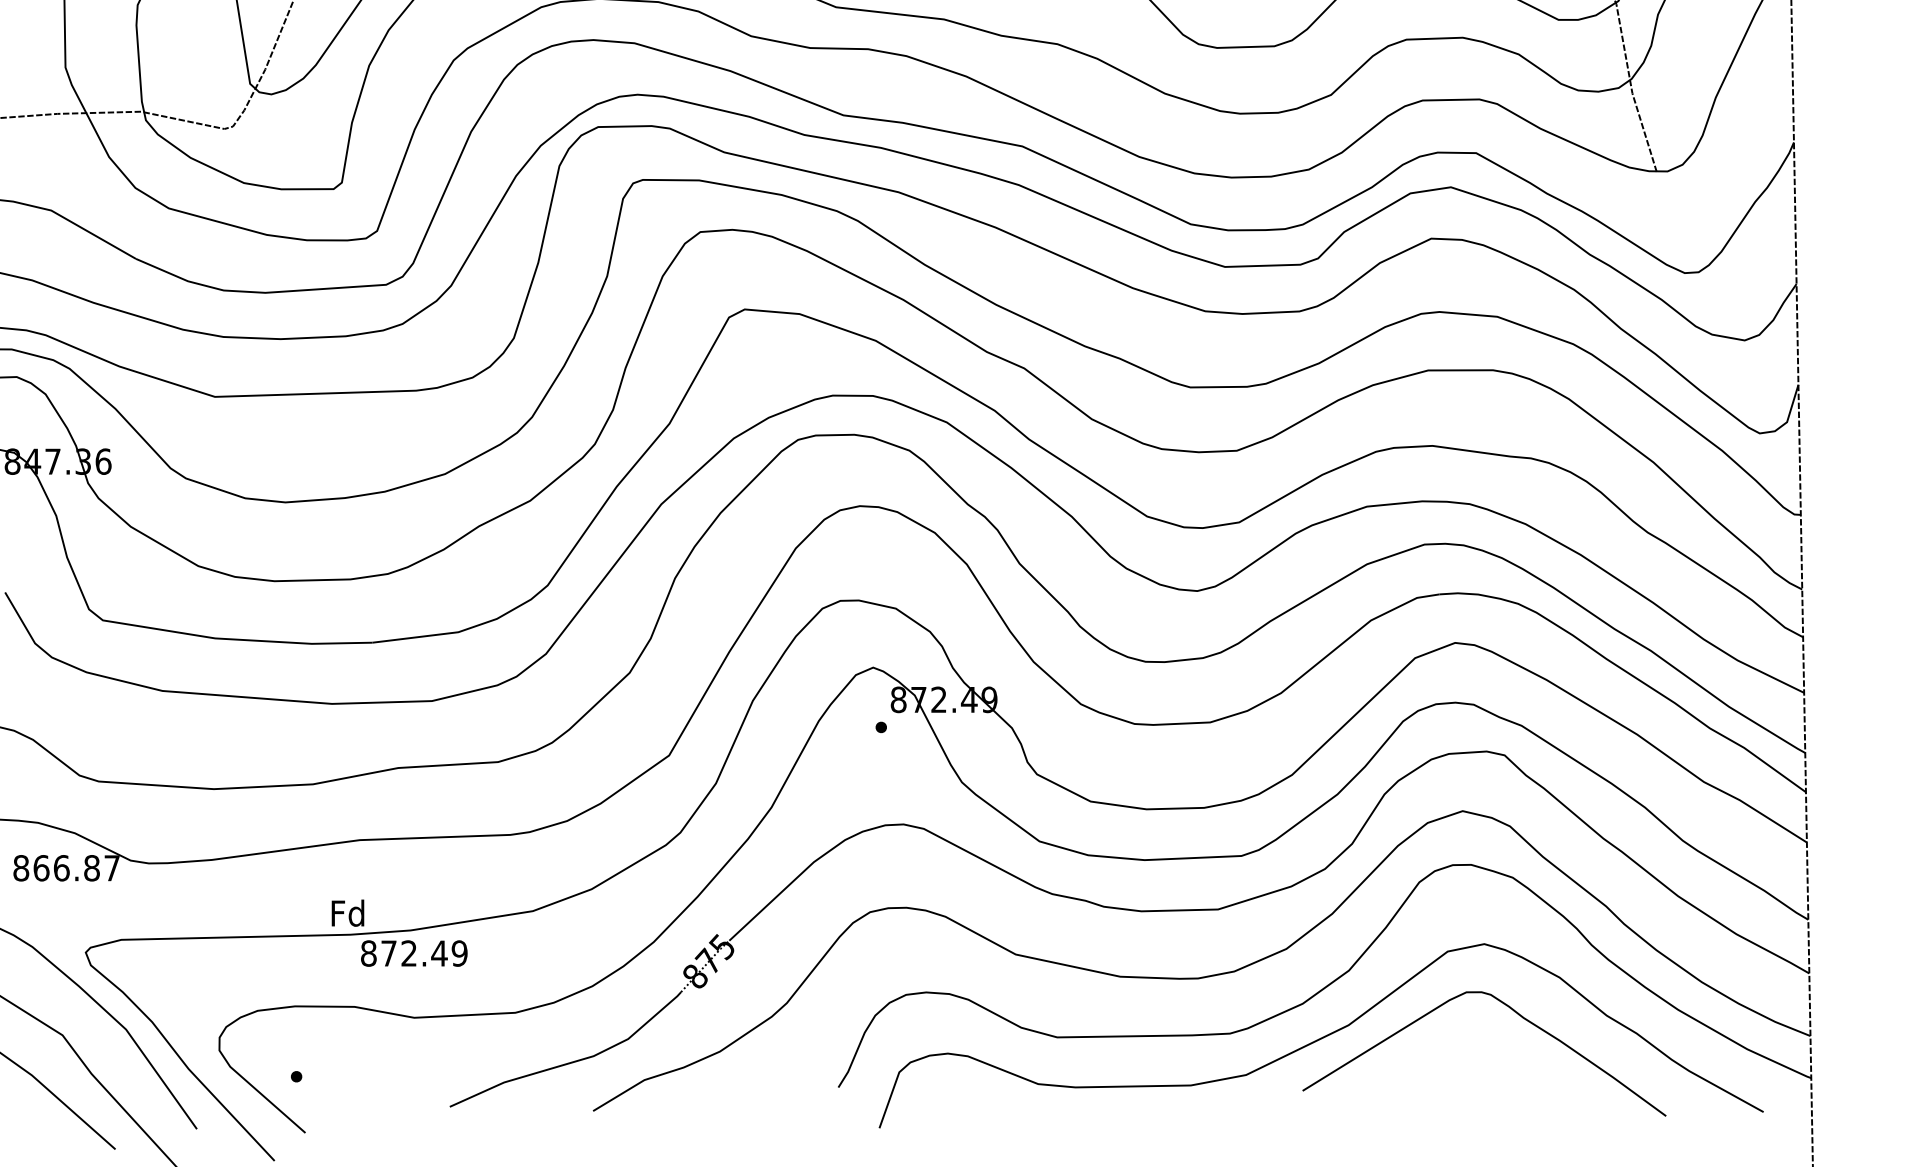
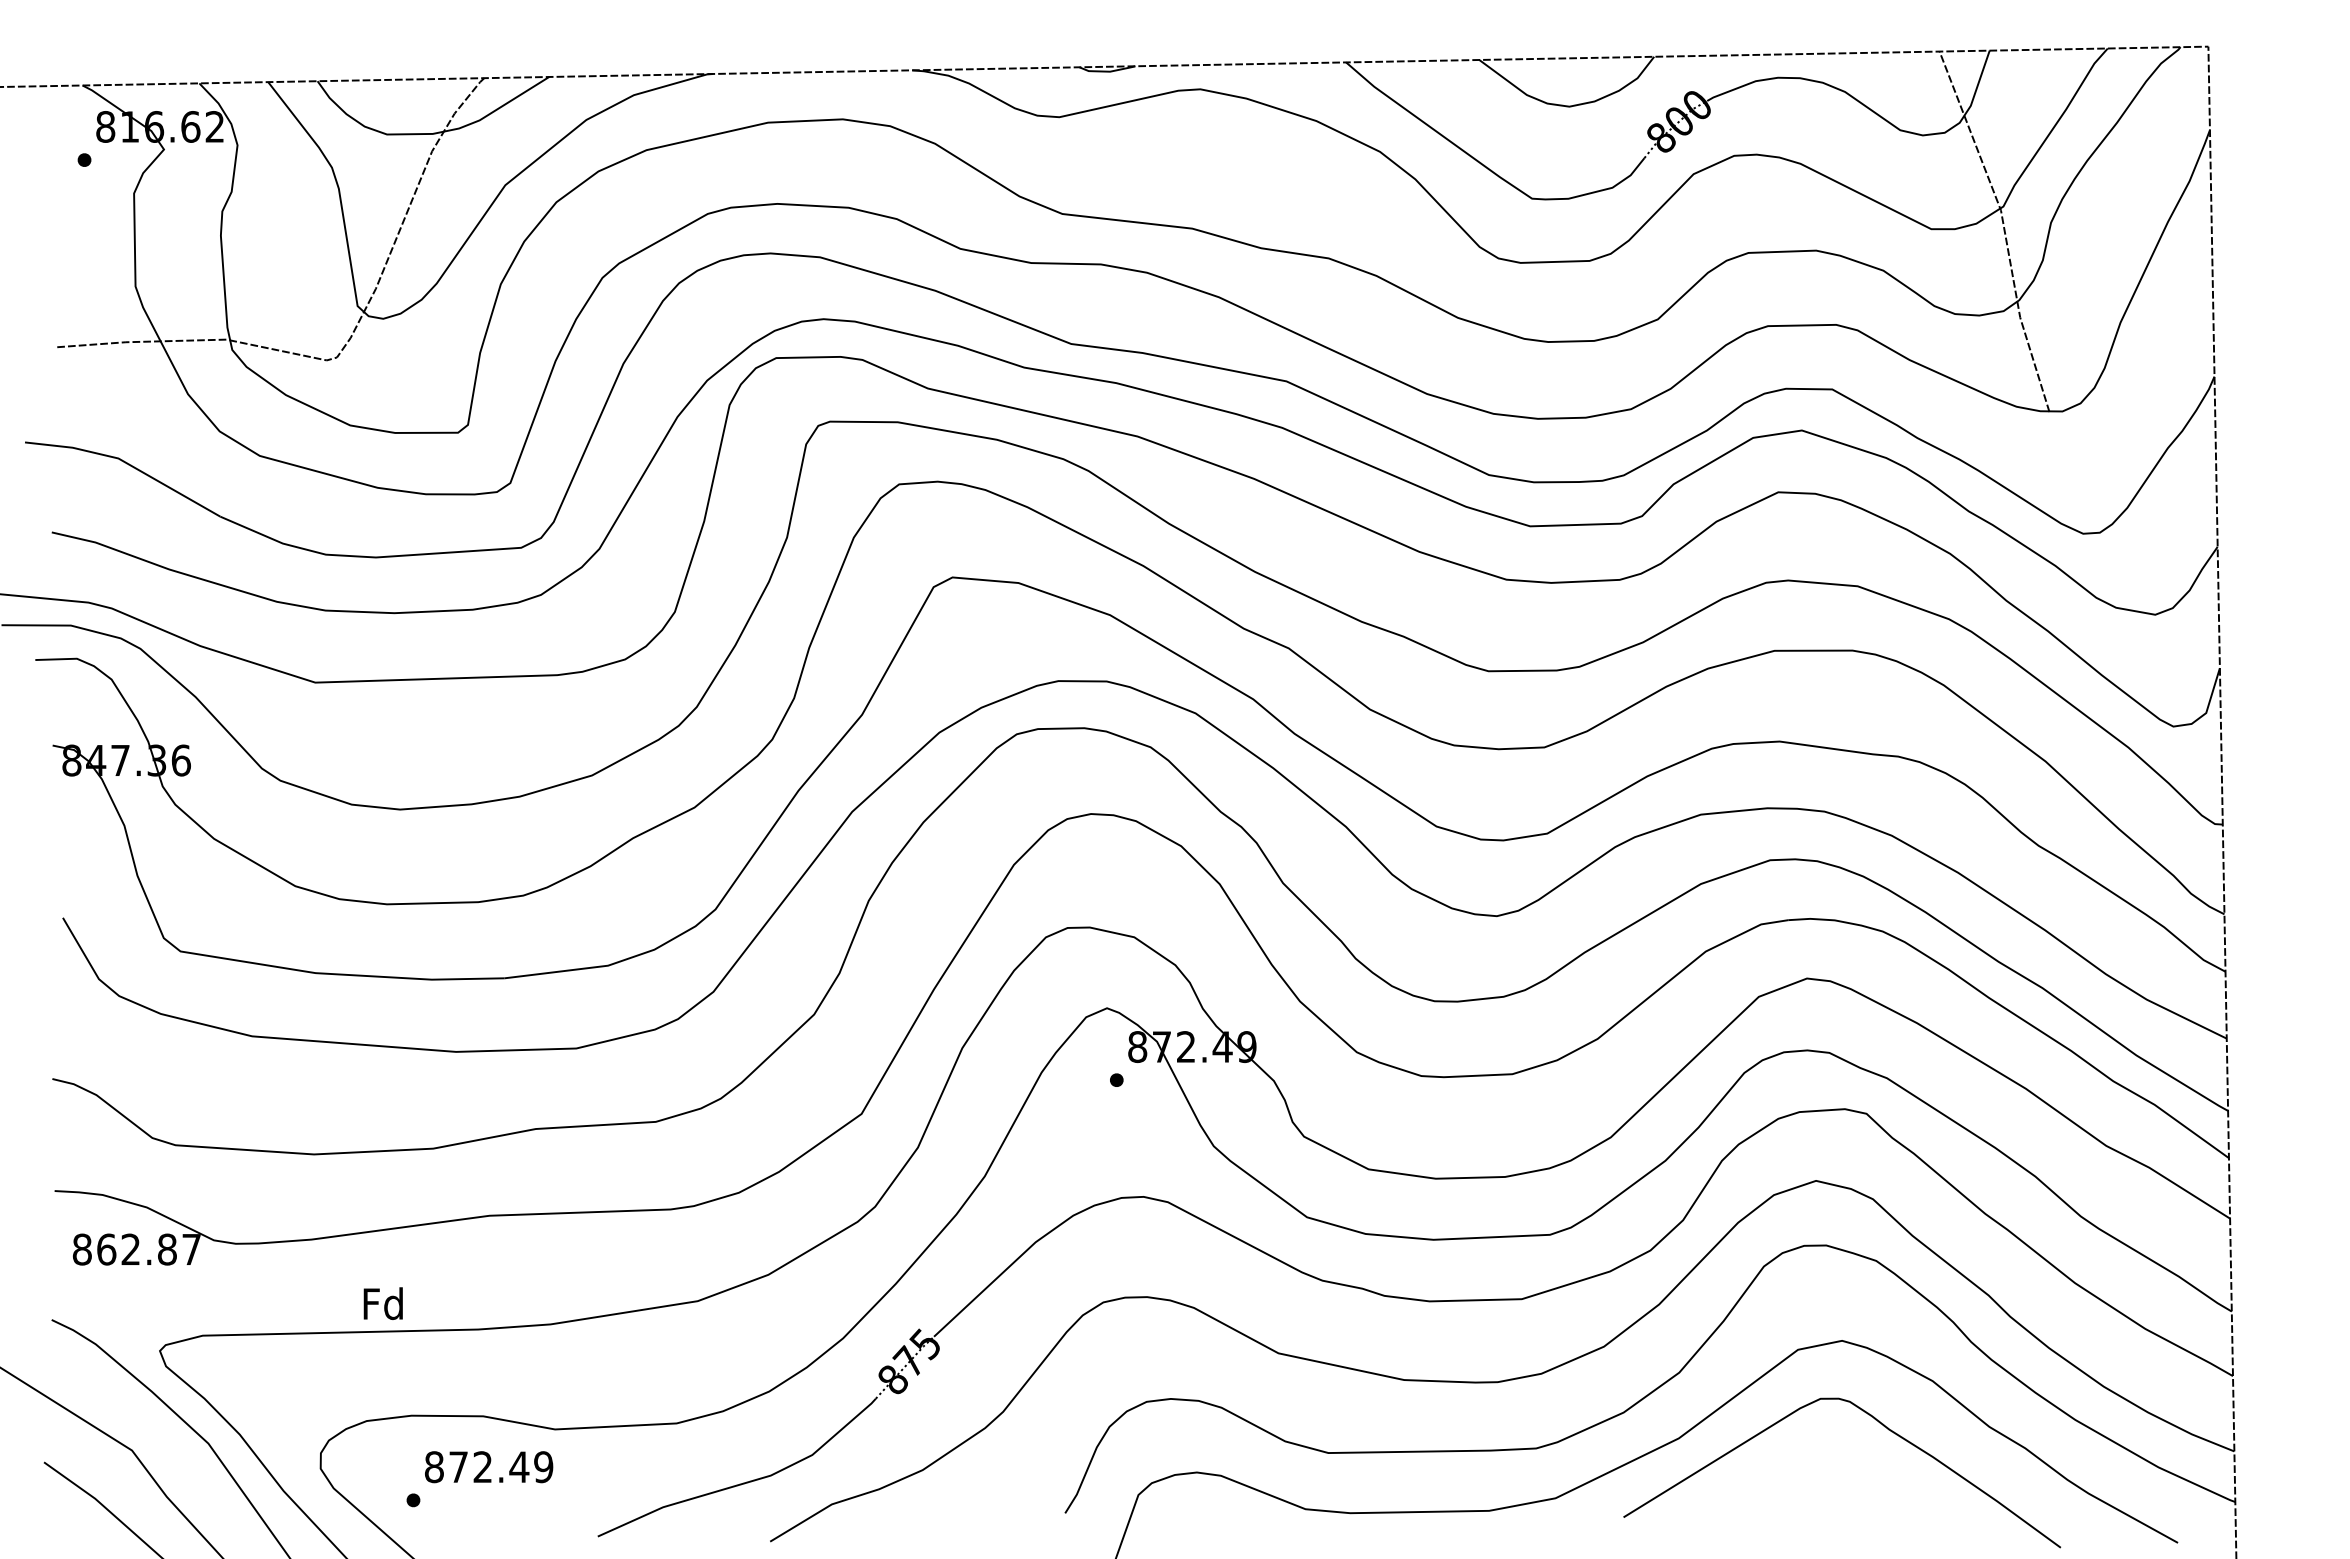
text: (61, 868) -> (130, 1249), 866.87 -> 862.87
text: (347, 913) -> (382, 1303), moved
text: (414, 953) -> (489, 1467), moved

